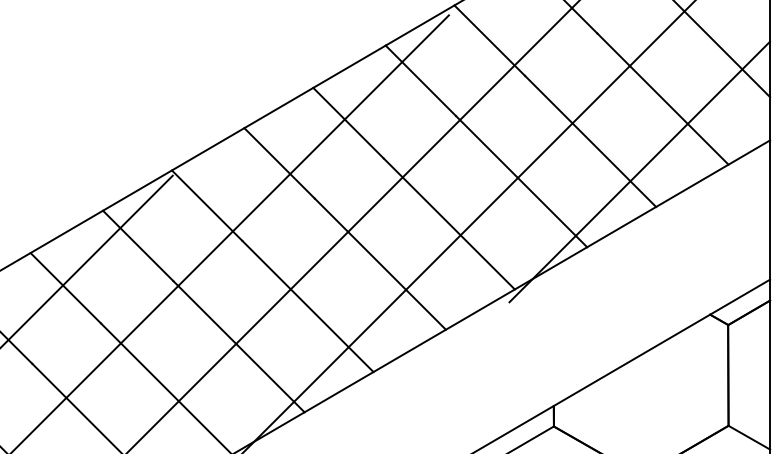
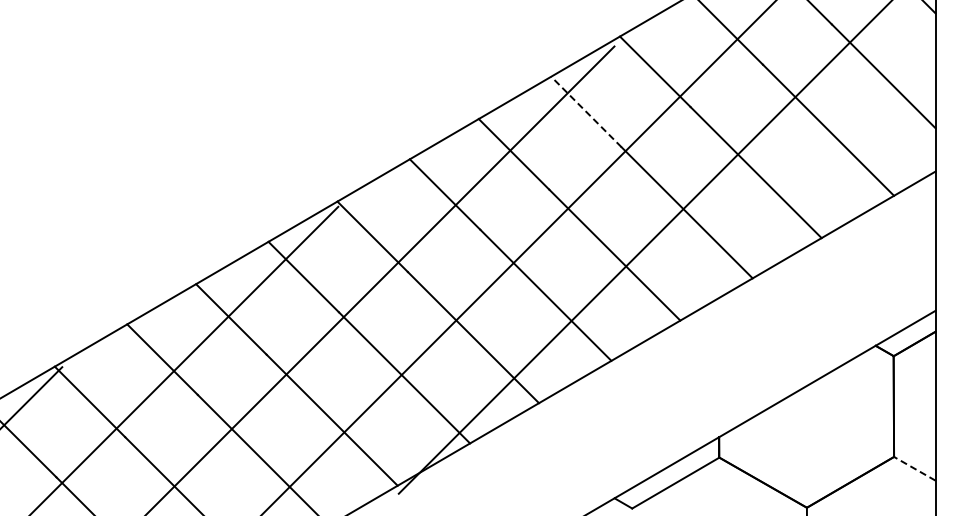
line: (420, 80) -> (586, 111), solid -> dashed
line: (638, 171) -> (804, 202), removed
line: (748, 437) -> (914, 468), solid -> dashed

